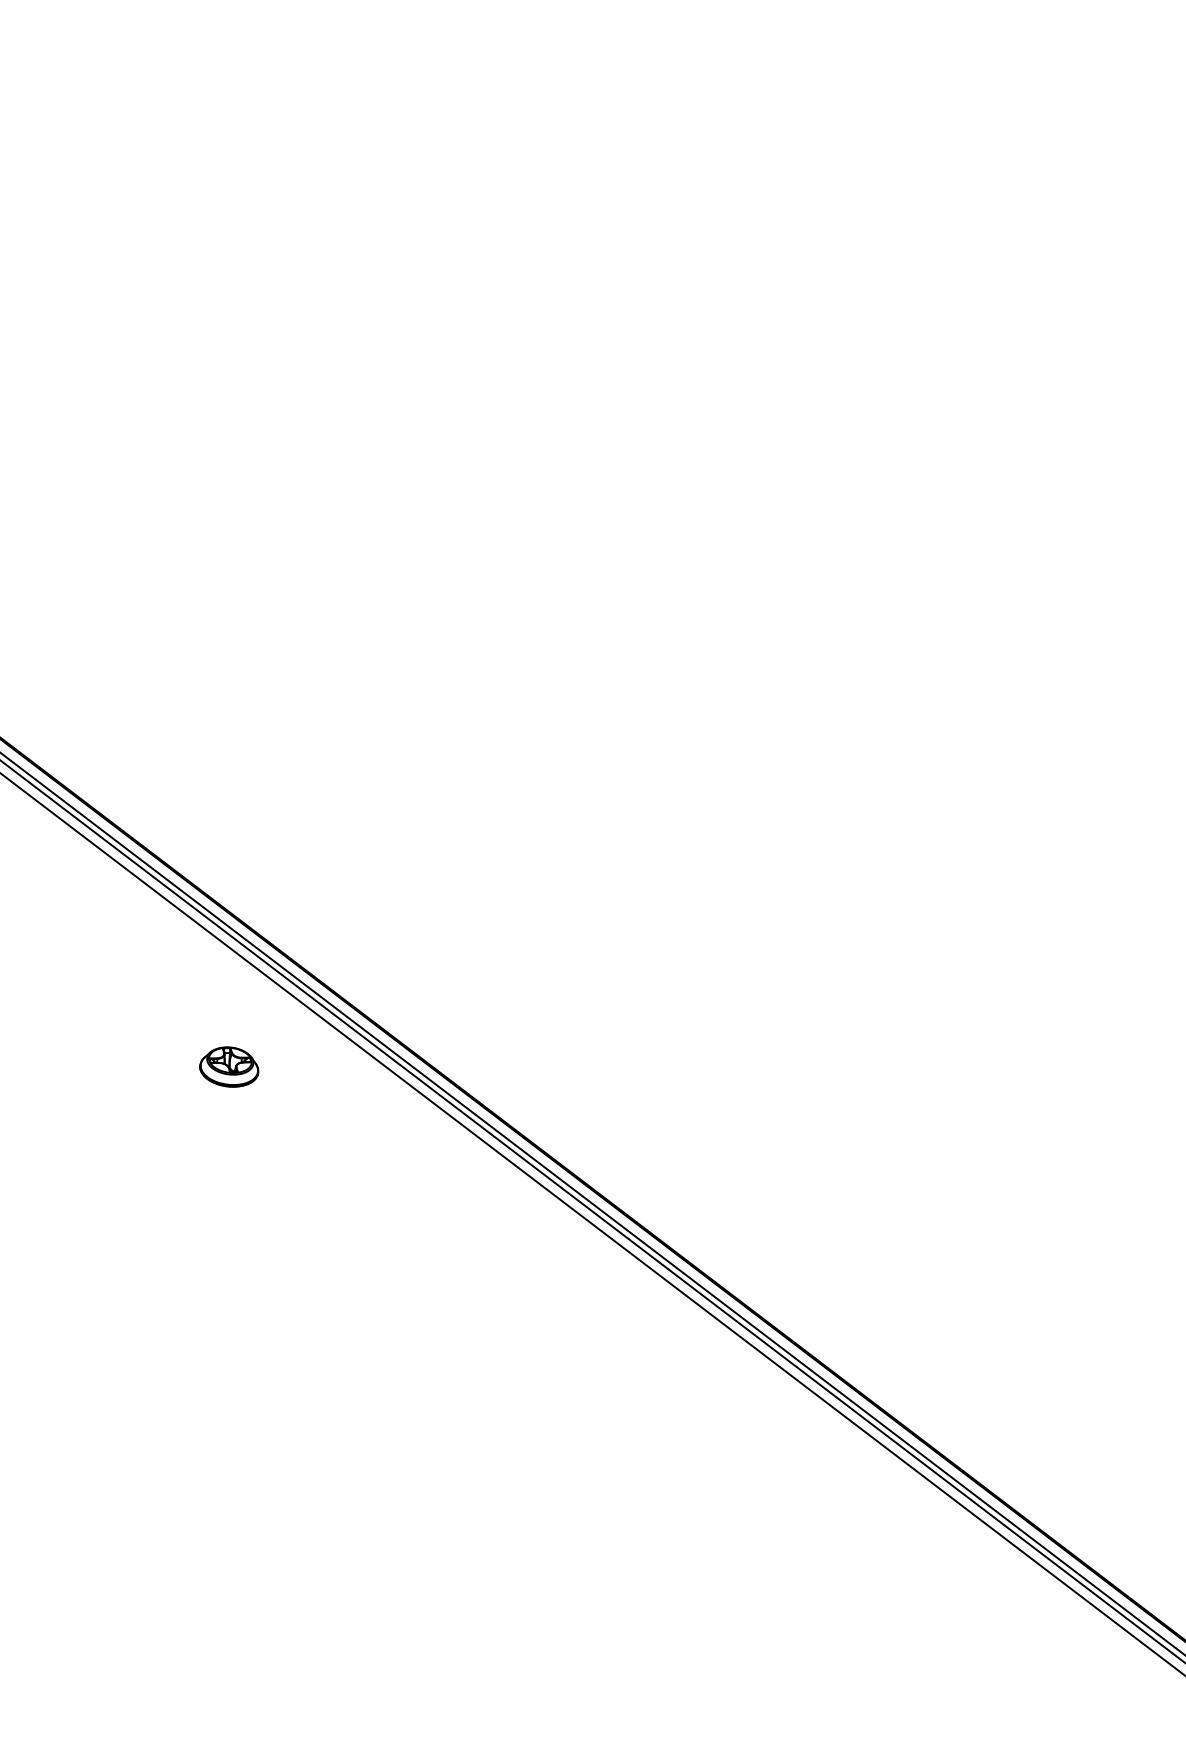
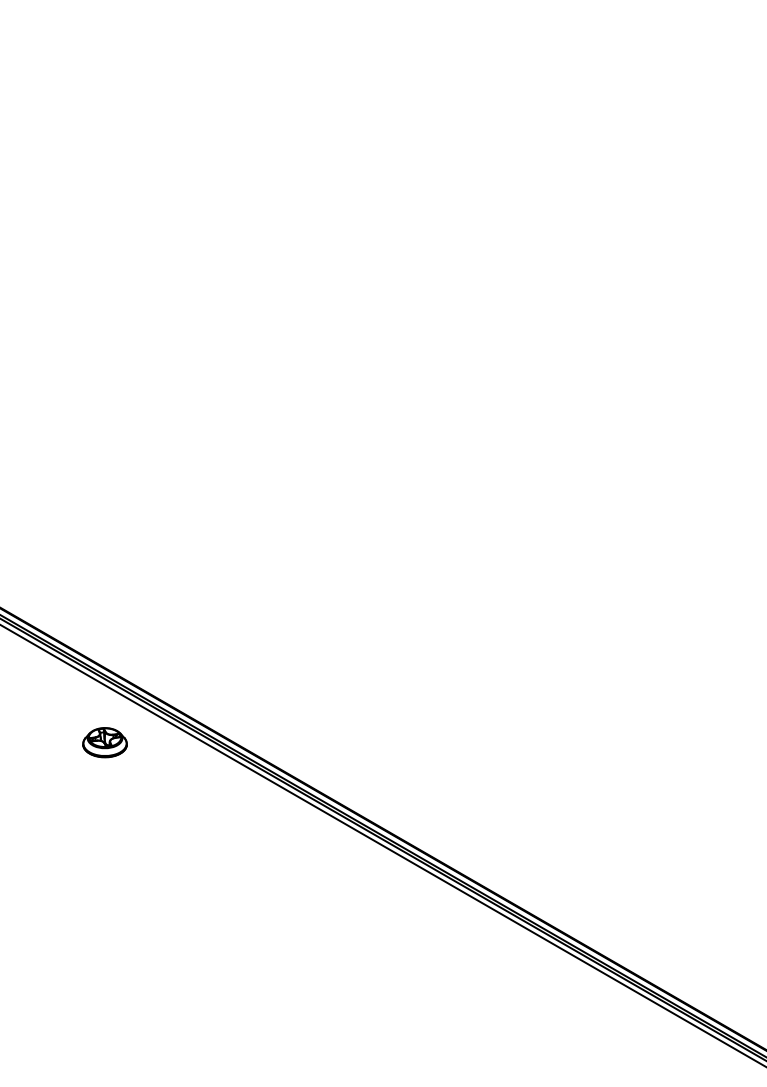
part: (228, 1066) -> (104, 742), size x1.43

